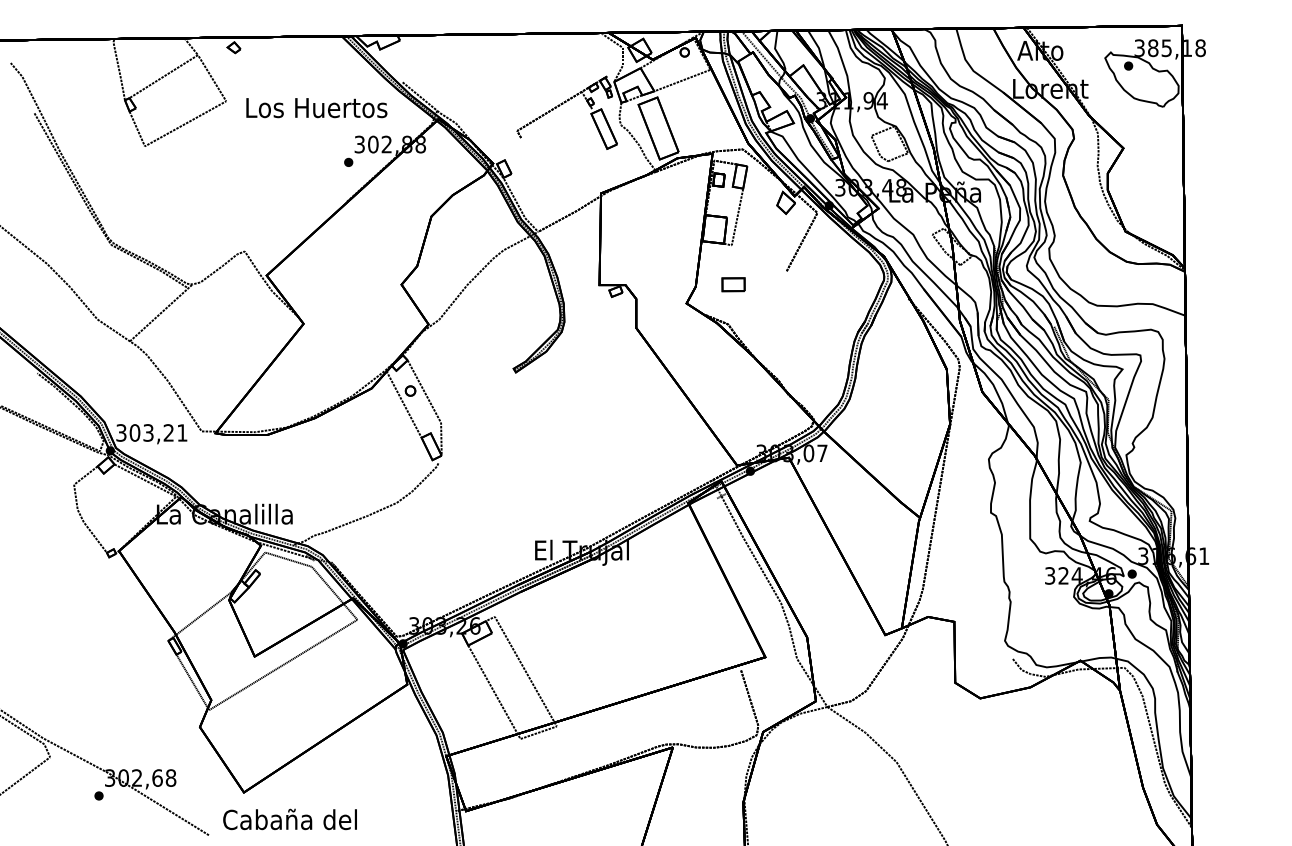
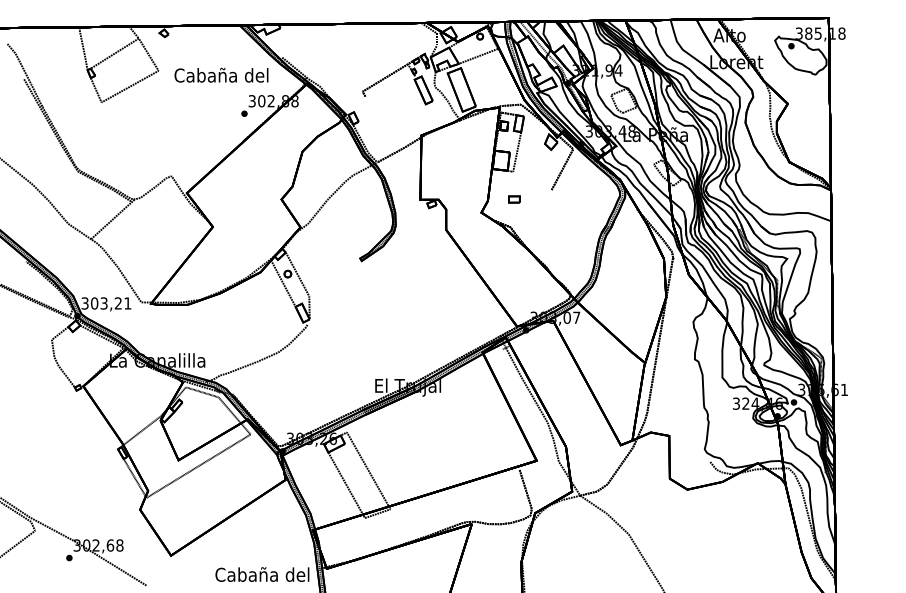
text: (315, 106) -> (221, 74), Los Huertos -> Cabaña del
part: (733, 284) -> (514, 199), size x0.7
text: (290, 819) -> (262, 574), moved

